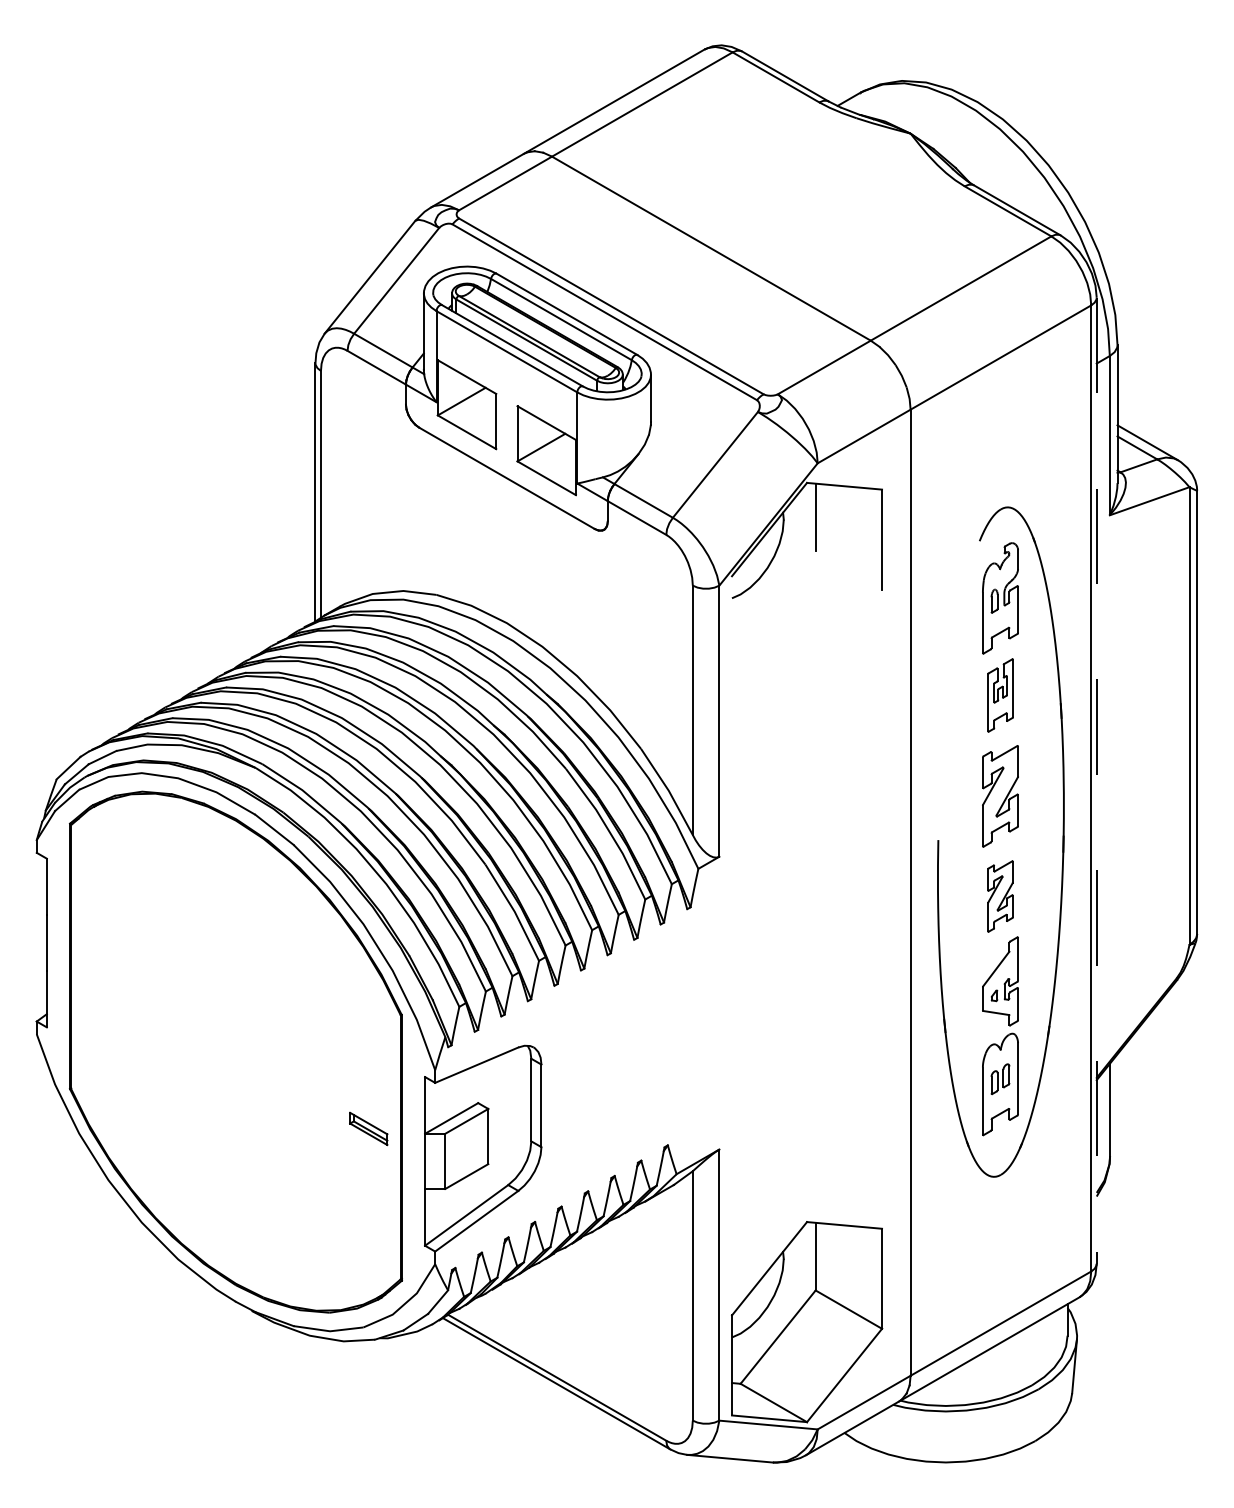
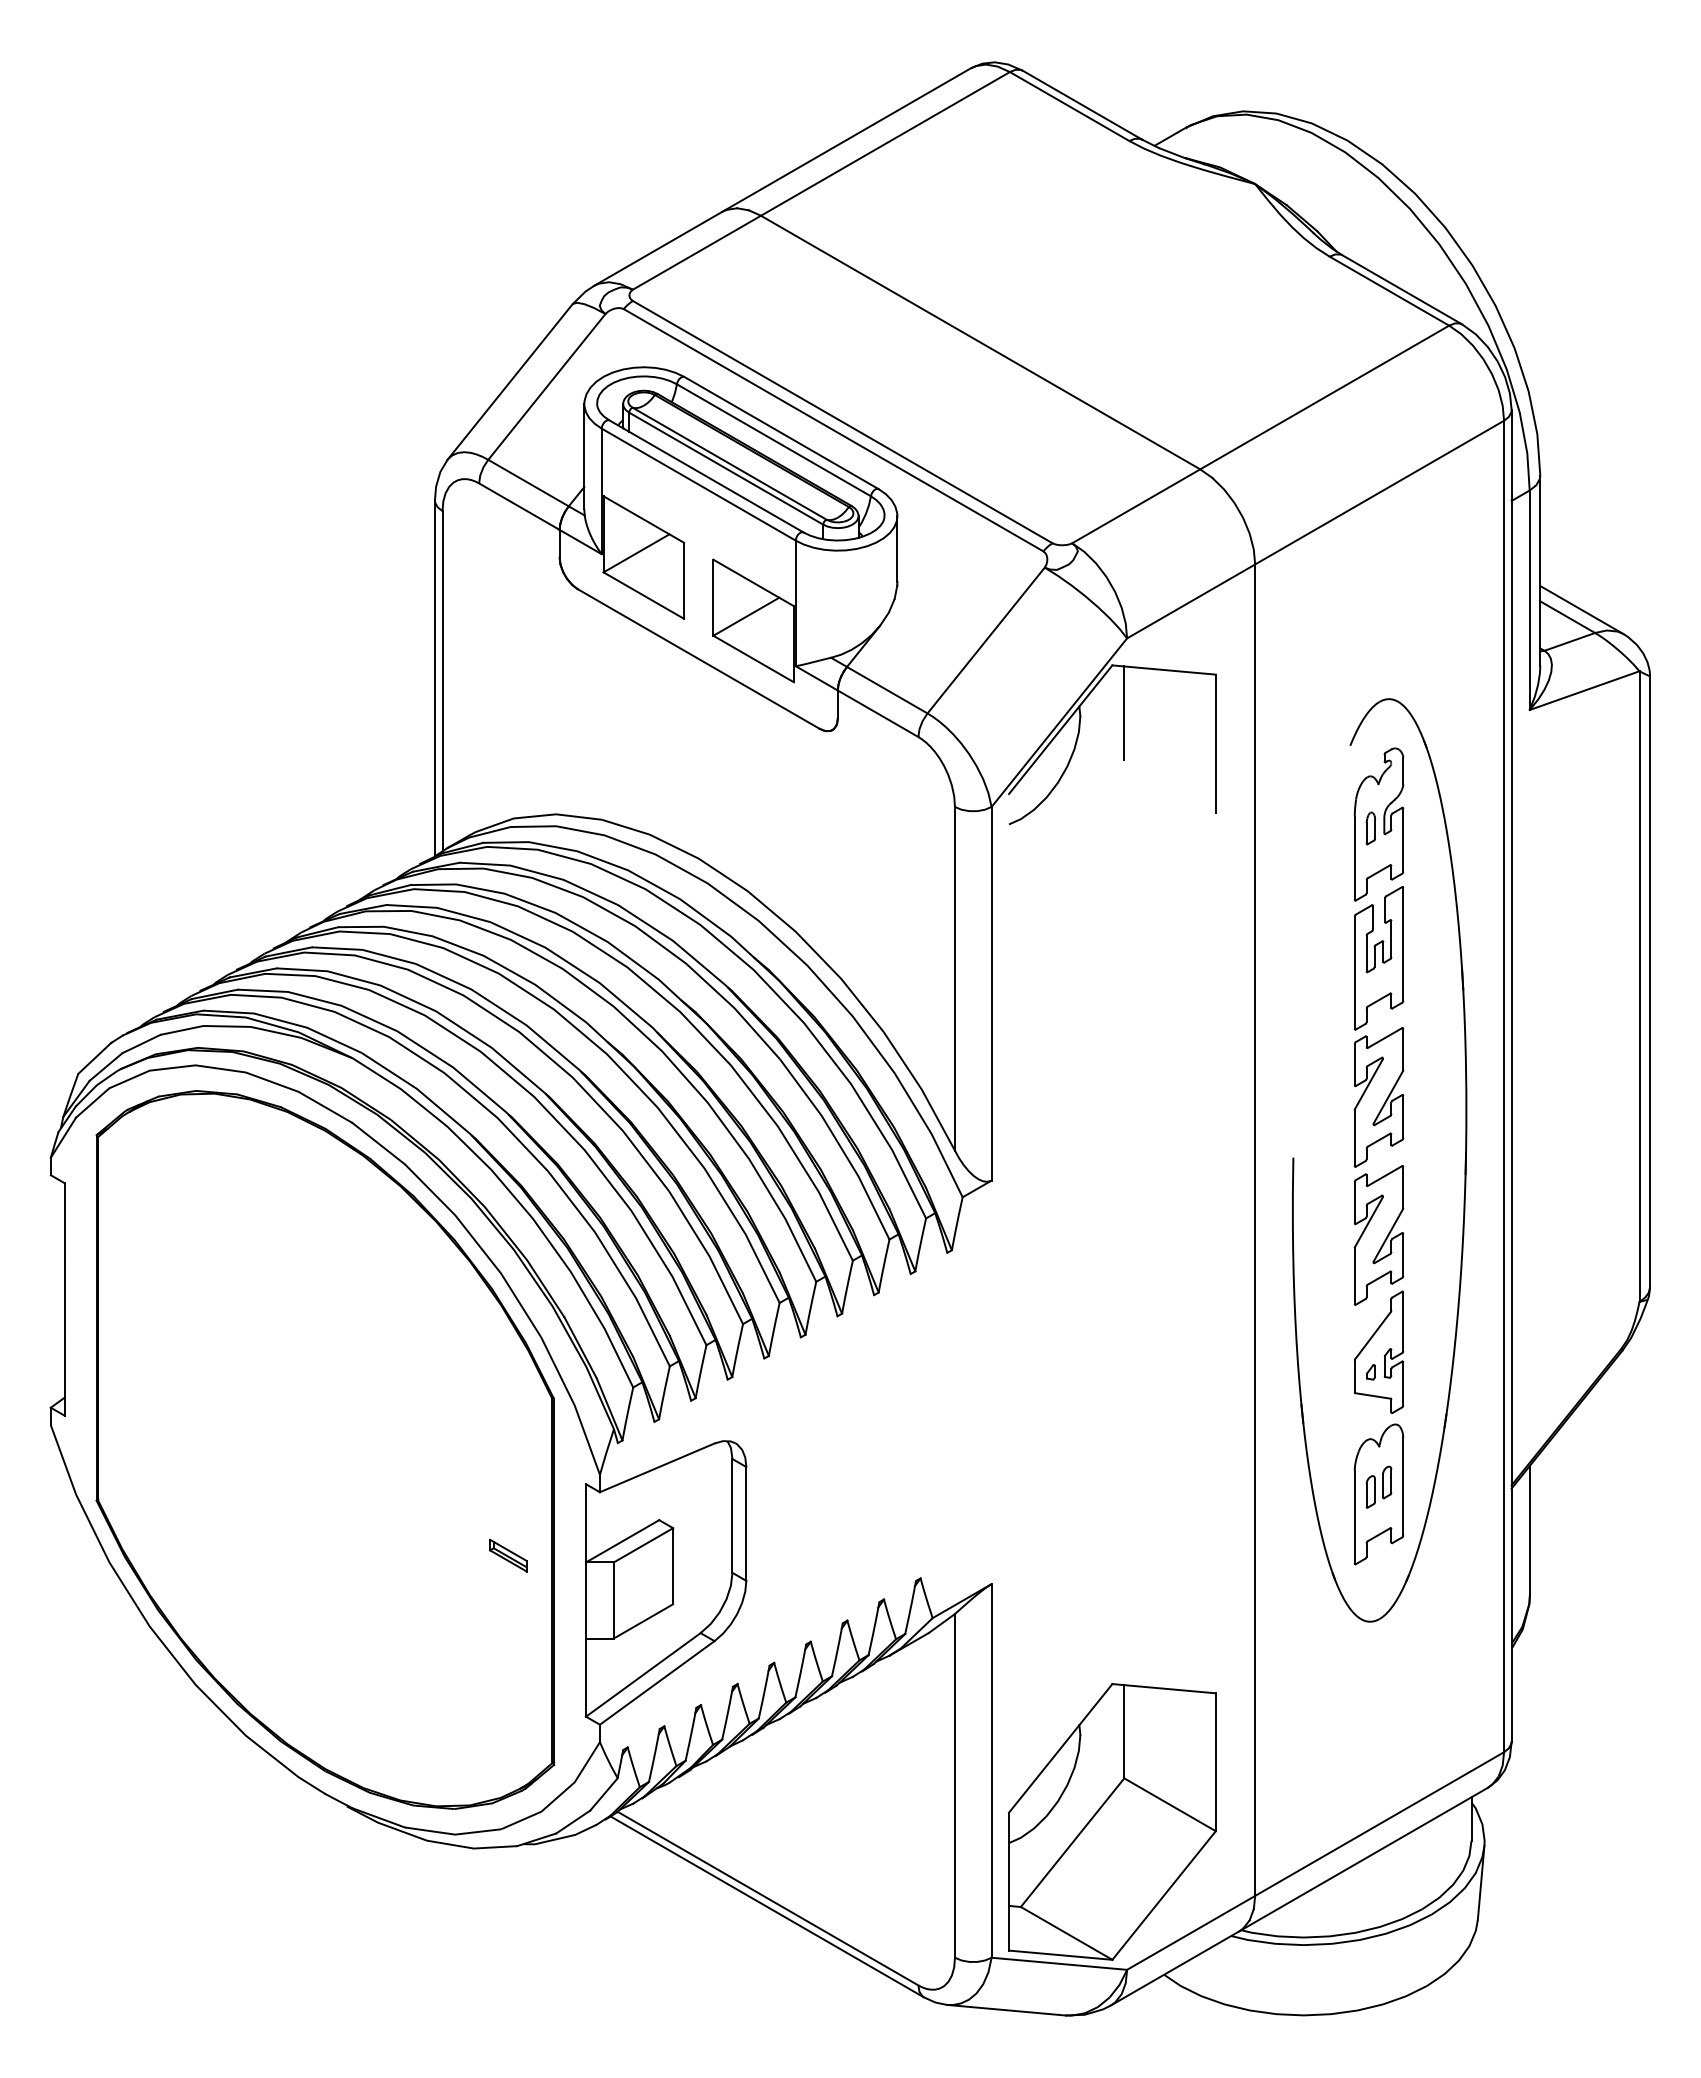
part: (1000, 695) -> (1379, 958), size x1.43
line: (1096, 780) -> (1511, 1075), dashed -> solid
part: (1000, 896) -> (1378, 1235), size x1.43
part: (368, 1128) -> (508, 1555), size x0.71

